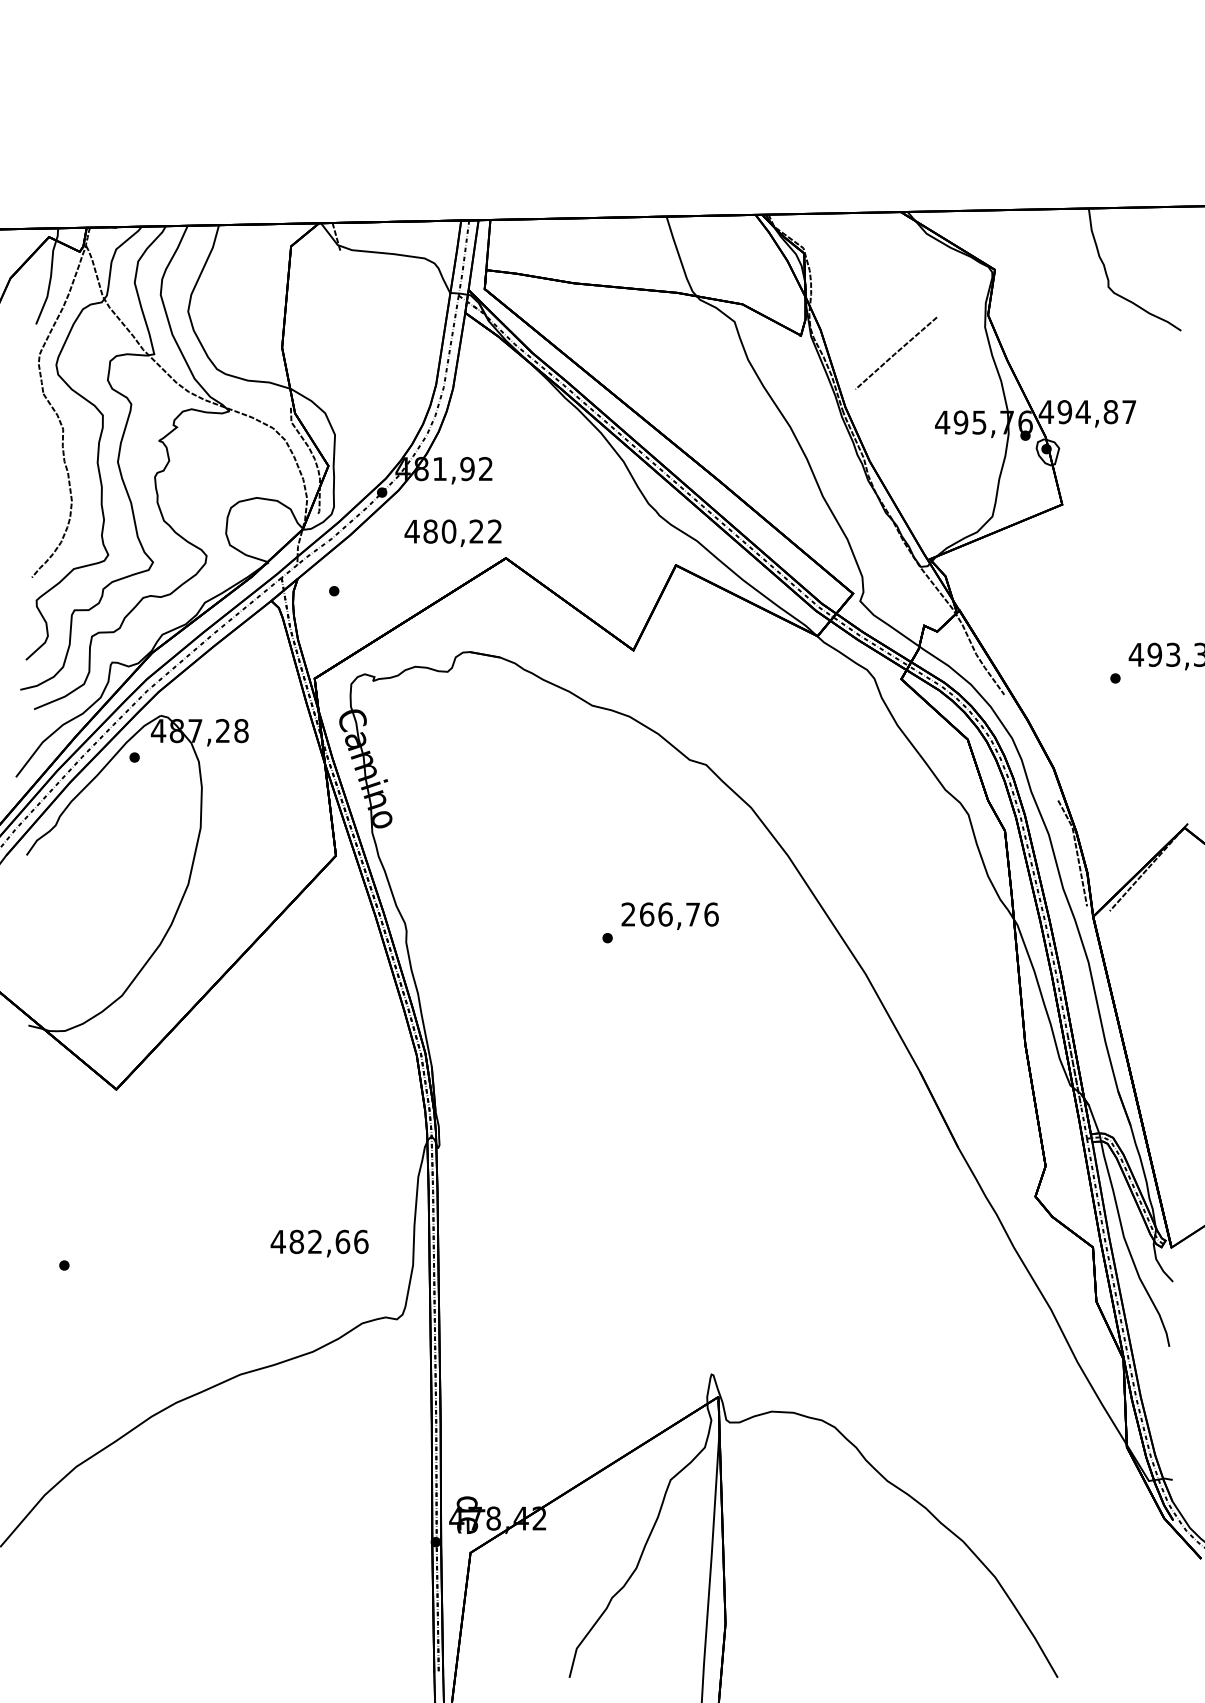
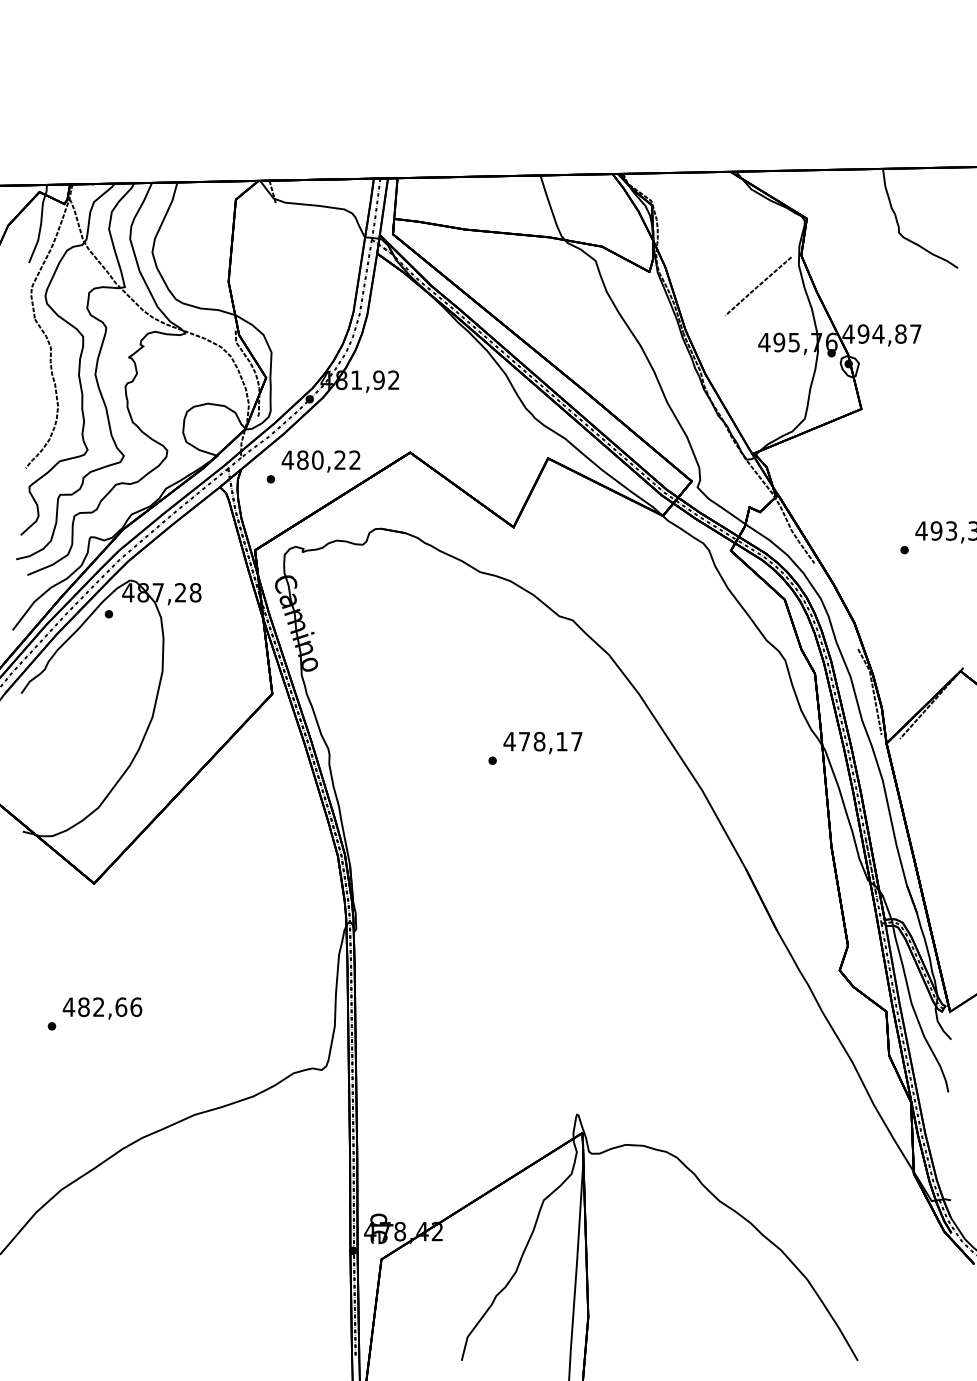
line: (895, 352) -> (757, 285), moved
text: (452, 532) -> (320, 460), moved
text: (669, 914) -> (542, 741), 266,76 -> 478,17
text: (319, 1243) -> (102, 1008), moved

